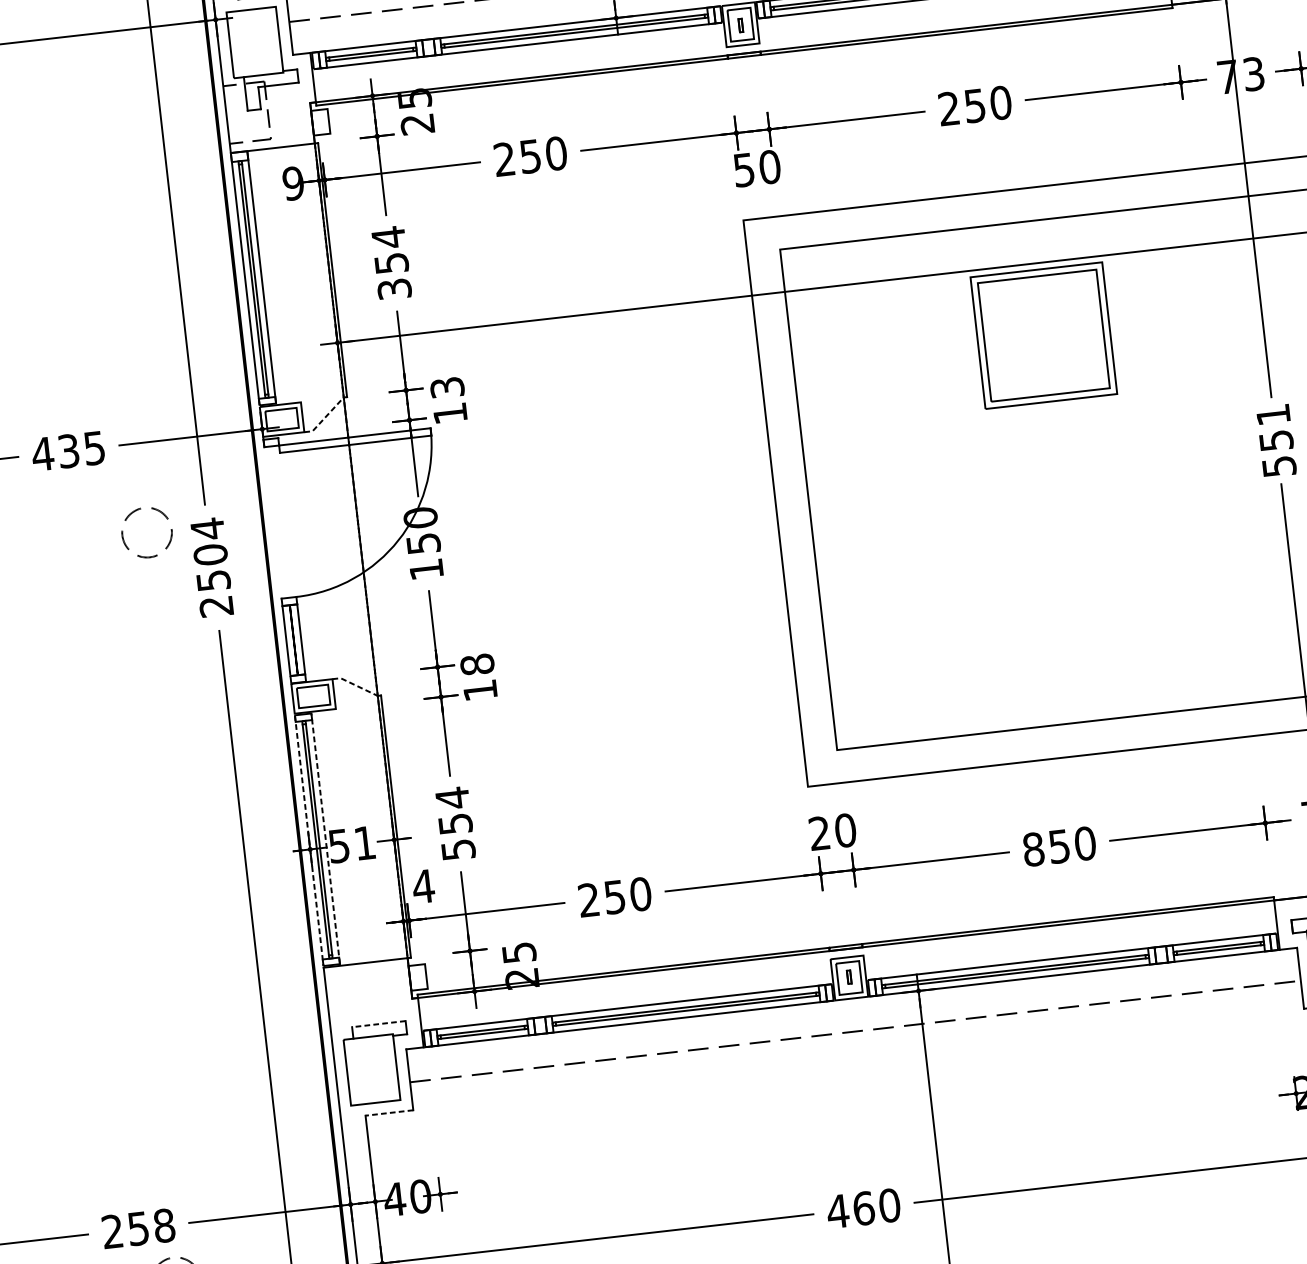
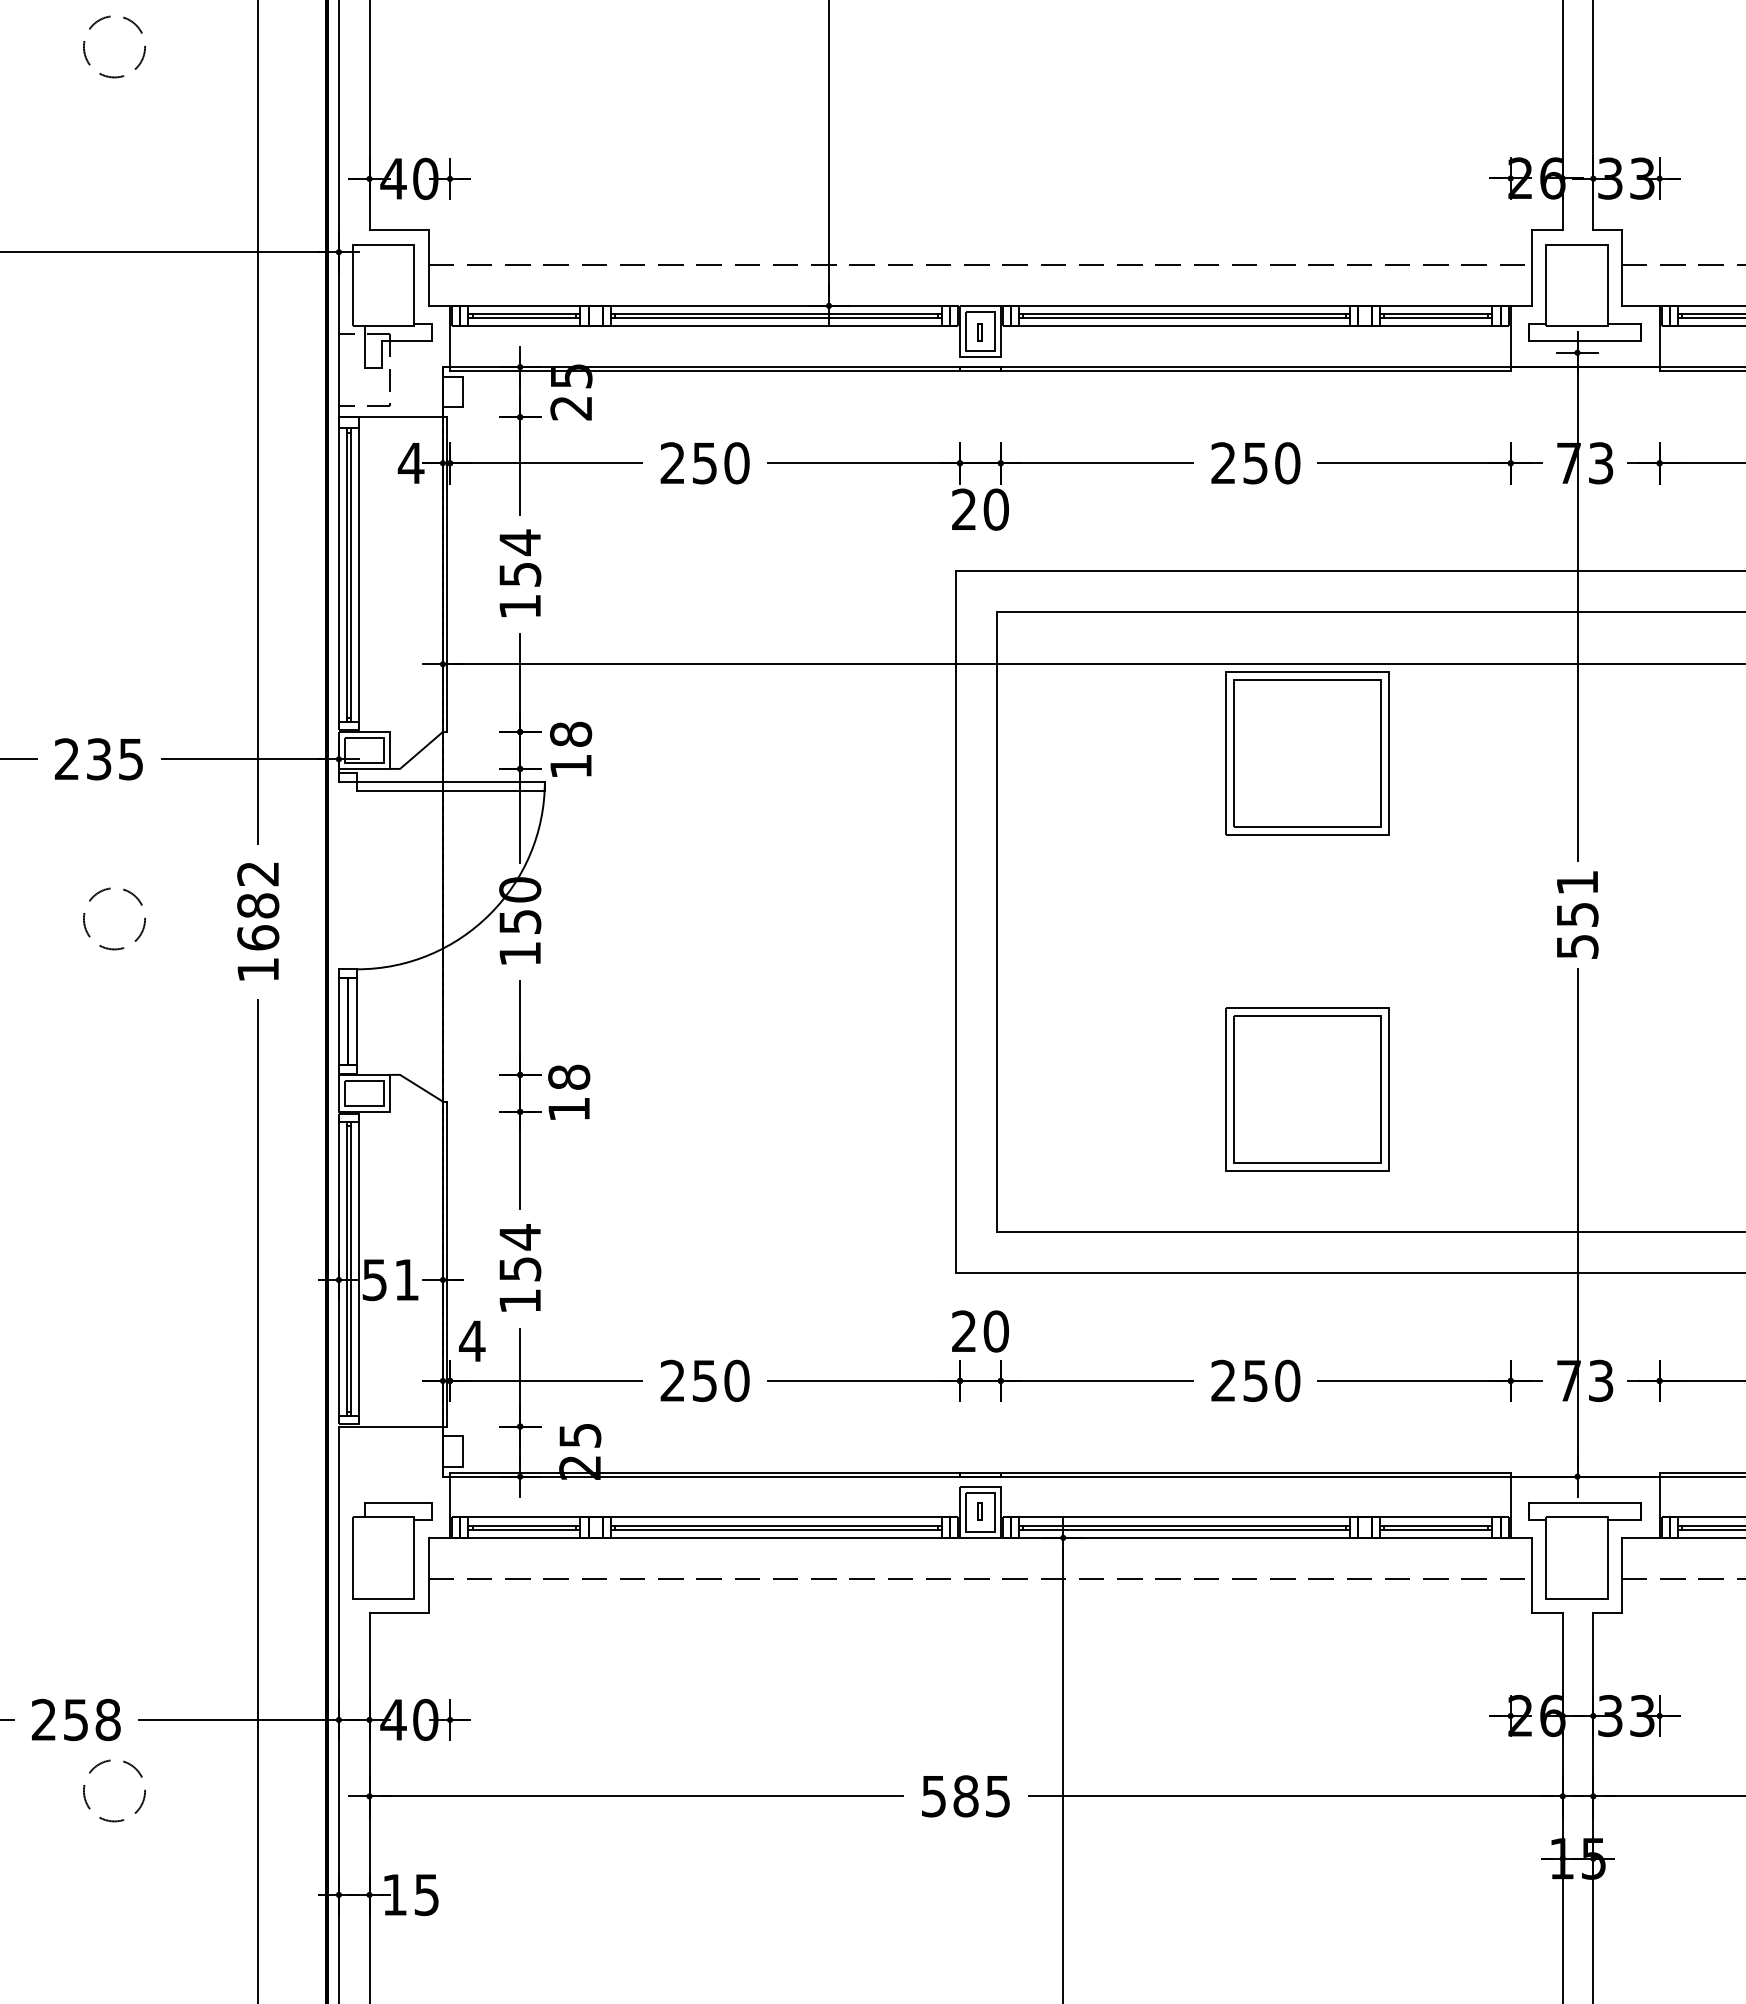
text: (743, 170) -> (963, 509), 50 -> 20
text: (292, 183) -> (410, 463), 9 -> 4
text: (394, 289) -> (520, 606), 354 -> 154
text: (447, 386) -> (571, 733), 13 -> 18
line: (325, 418) -> (417, 754), dashed -> solid
text: (42, 453) -> (66, 758), 435 -> 235
circle: (147, 532) -> (114, 918), moved
text: (212, 567) -> (258, 921), 2504 -> 1682
part: (1074, 606) -> (1307, 1089), added
line: (354, 685) -> (416, 1085), dashed -> solid
line: (325, 838) -> (359, 1268), dashed -> solid
line: (308, 840) -> (338, 1269), dashed -> solid
text: (1033, 849) -> (1223, 1380), 850 -> 250
text: (458, 850) -> (520, 1301), 554 -> 154
line: (378, 1024) -> (398, 1503), dashed -> solid
line: (389, 1113) -> (399, 1613), dashed -> solid
text: (863, 1208) -> (965, 1796), 460 -> 585

